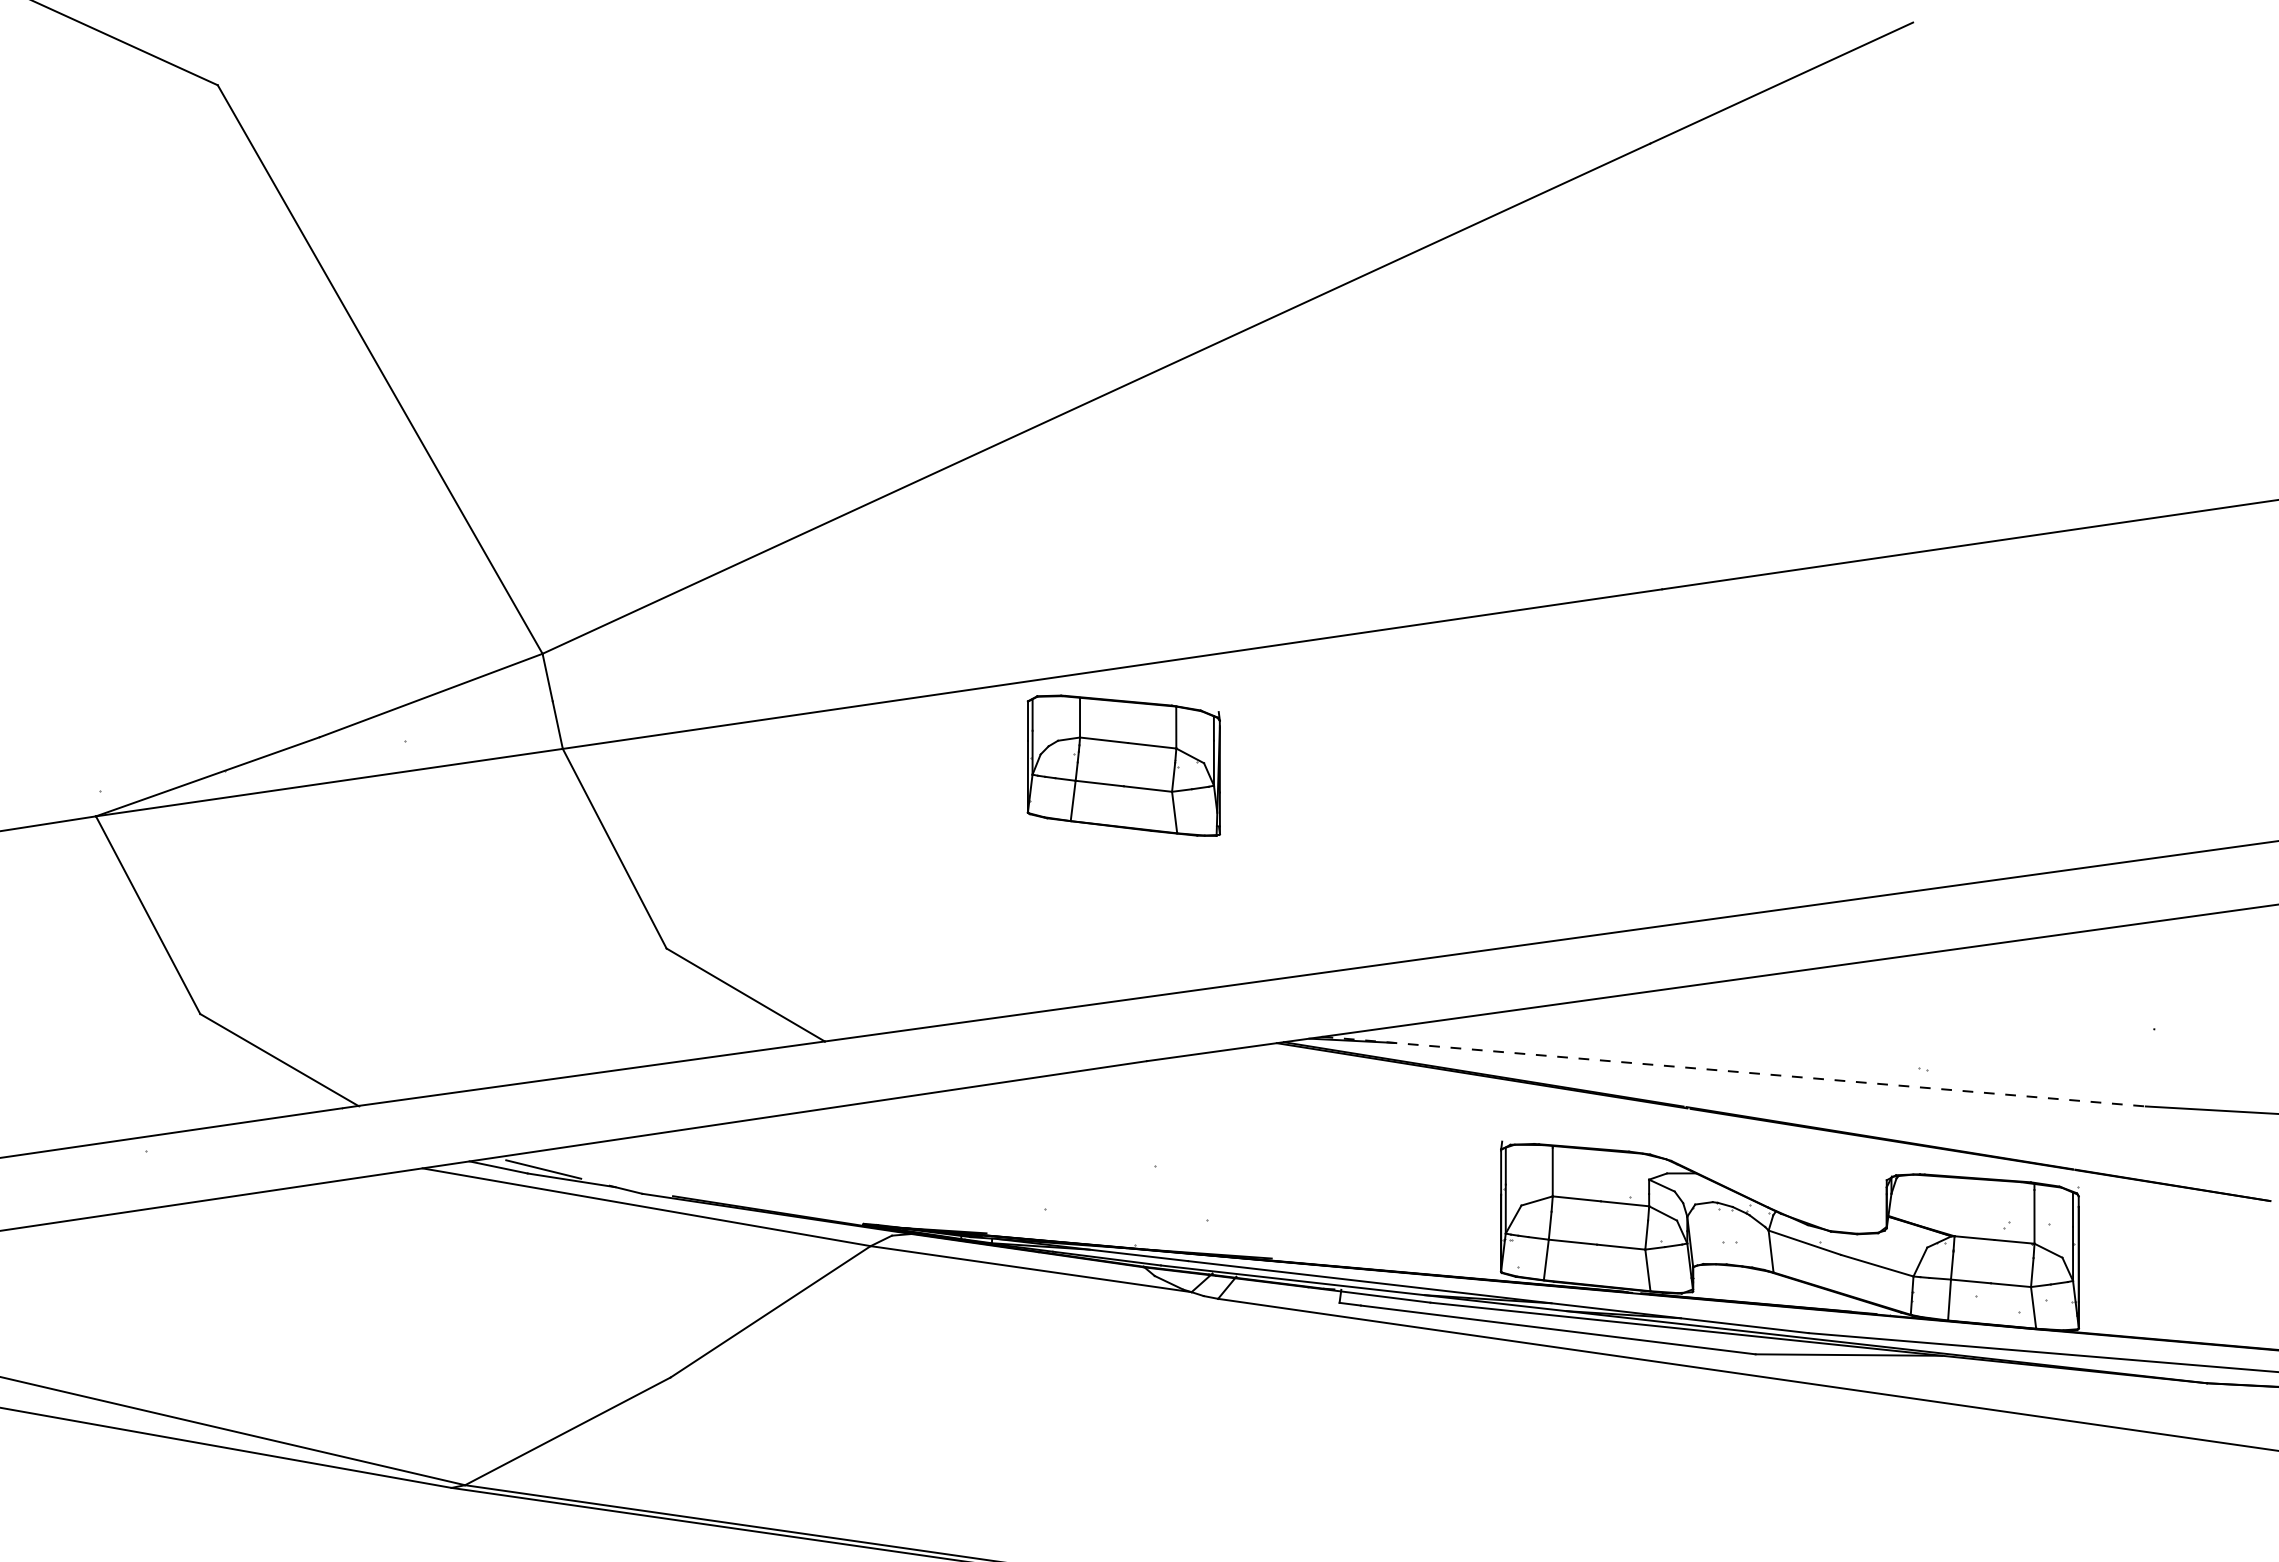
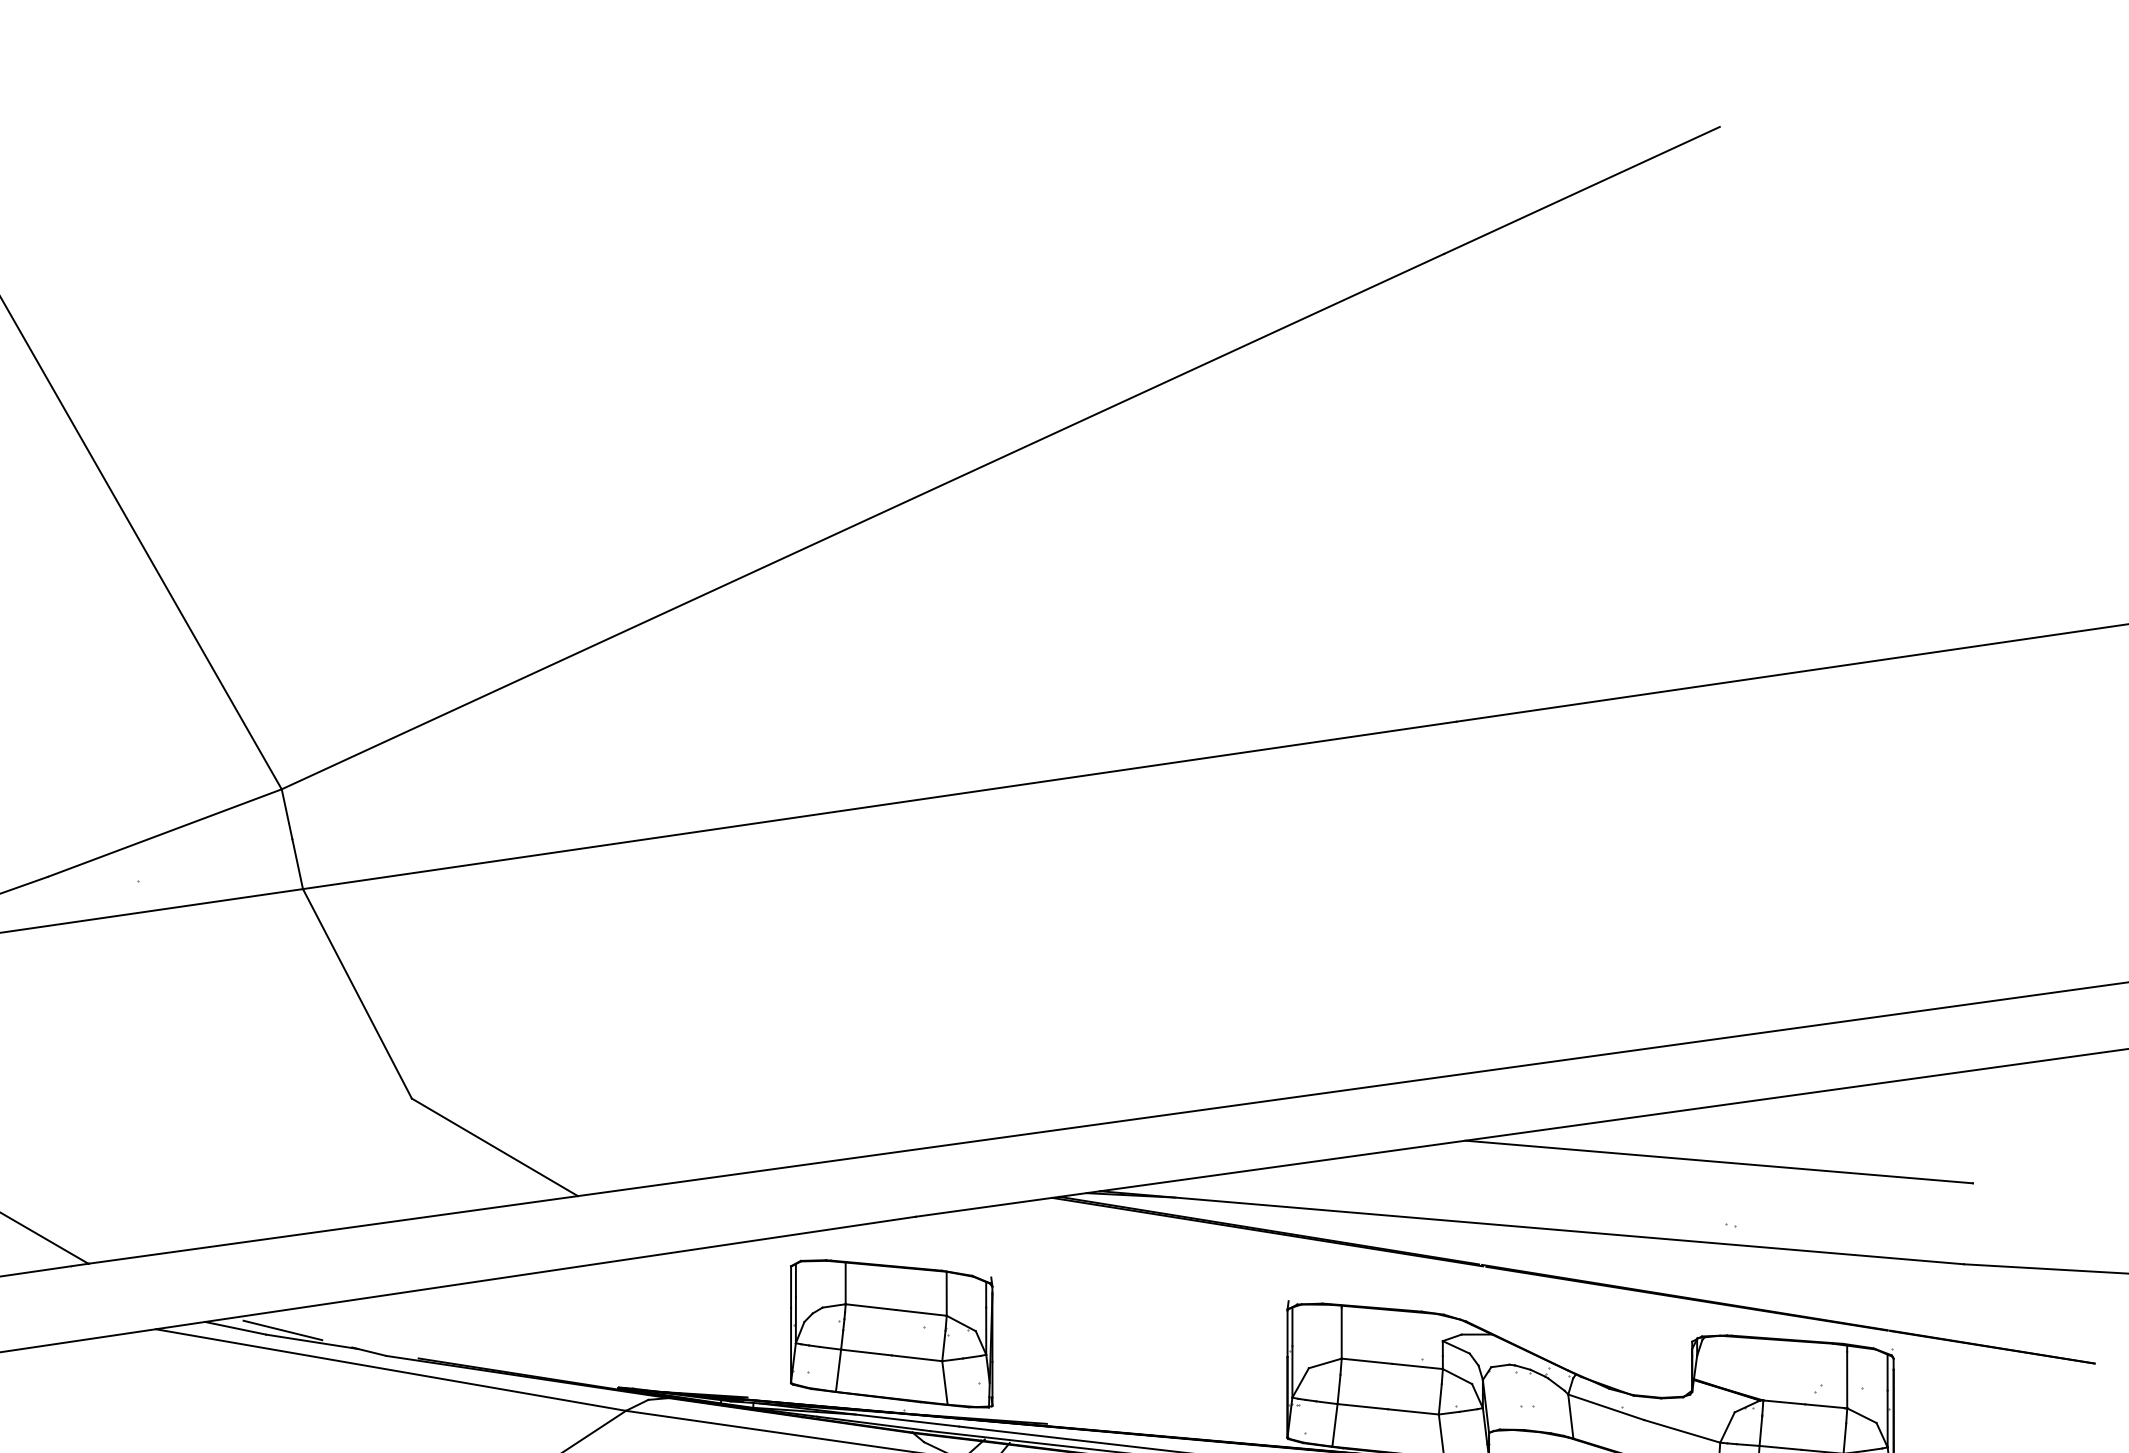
part: (1123, 765) -> (891, 1333), moved
line: (1912, 1008) -> (1719, 1161), added
line: (1734, 1071) -> (1532, 1227), dashed -> solid

